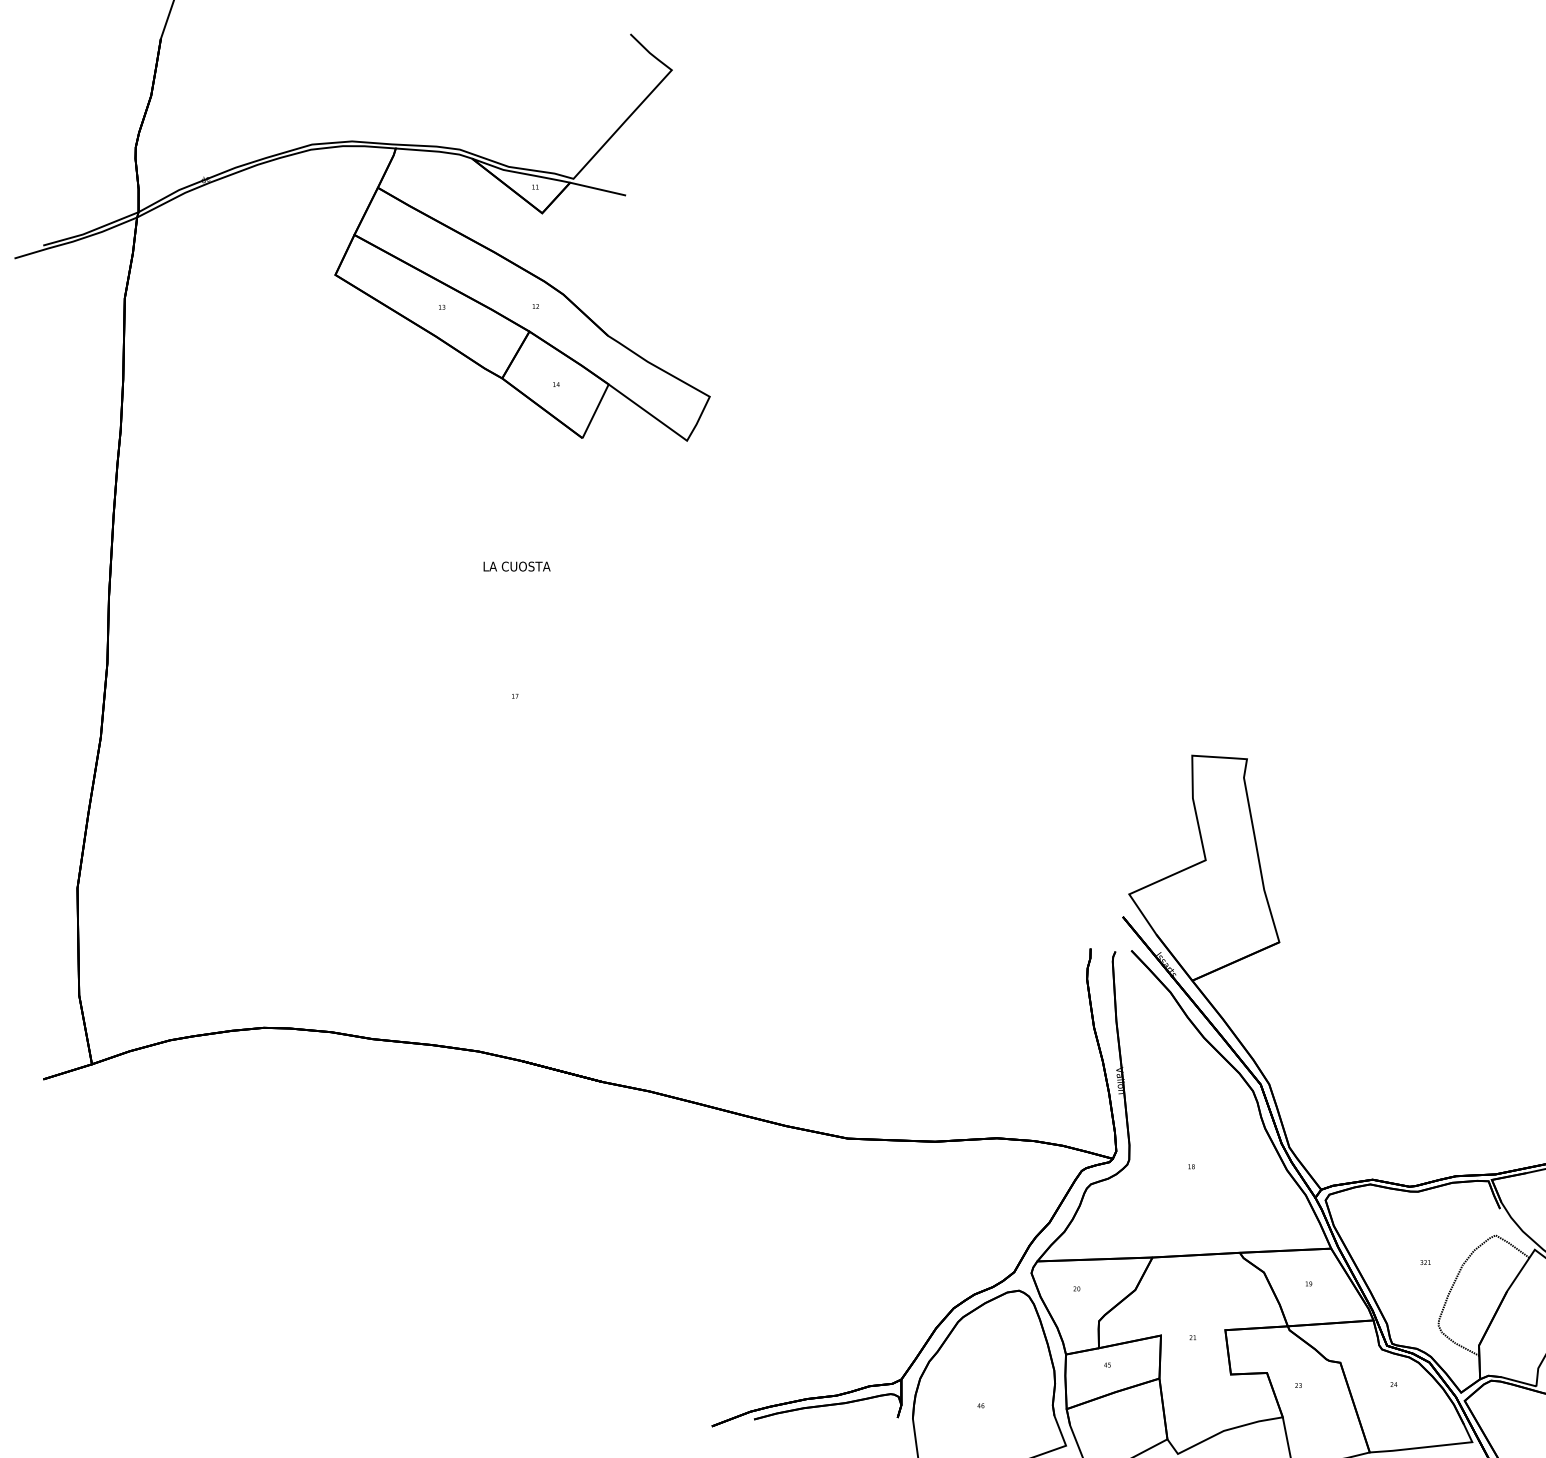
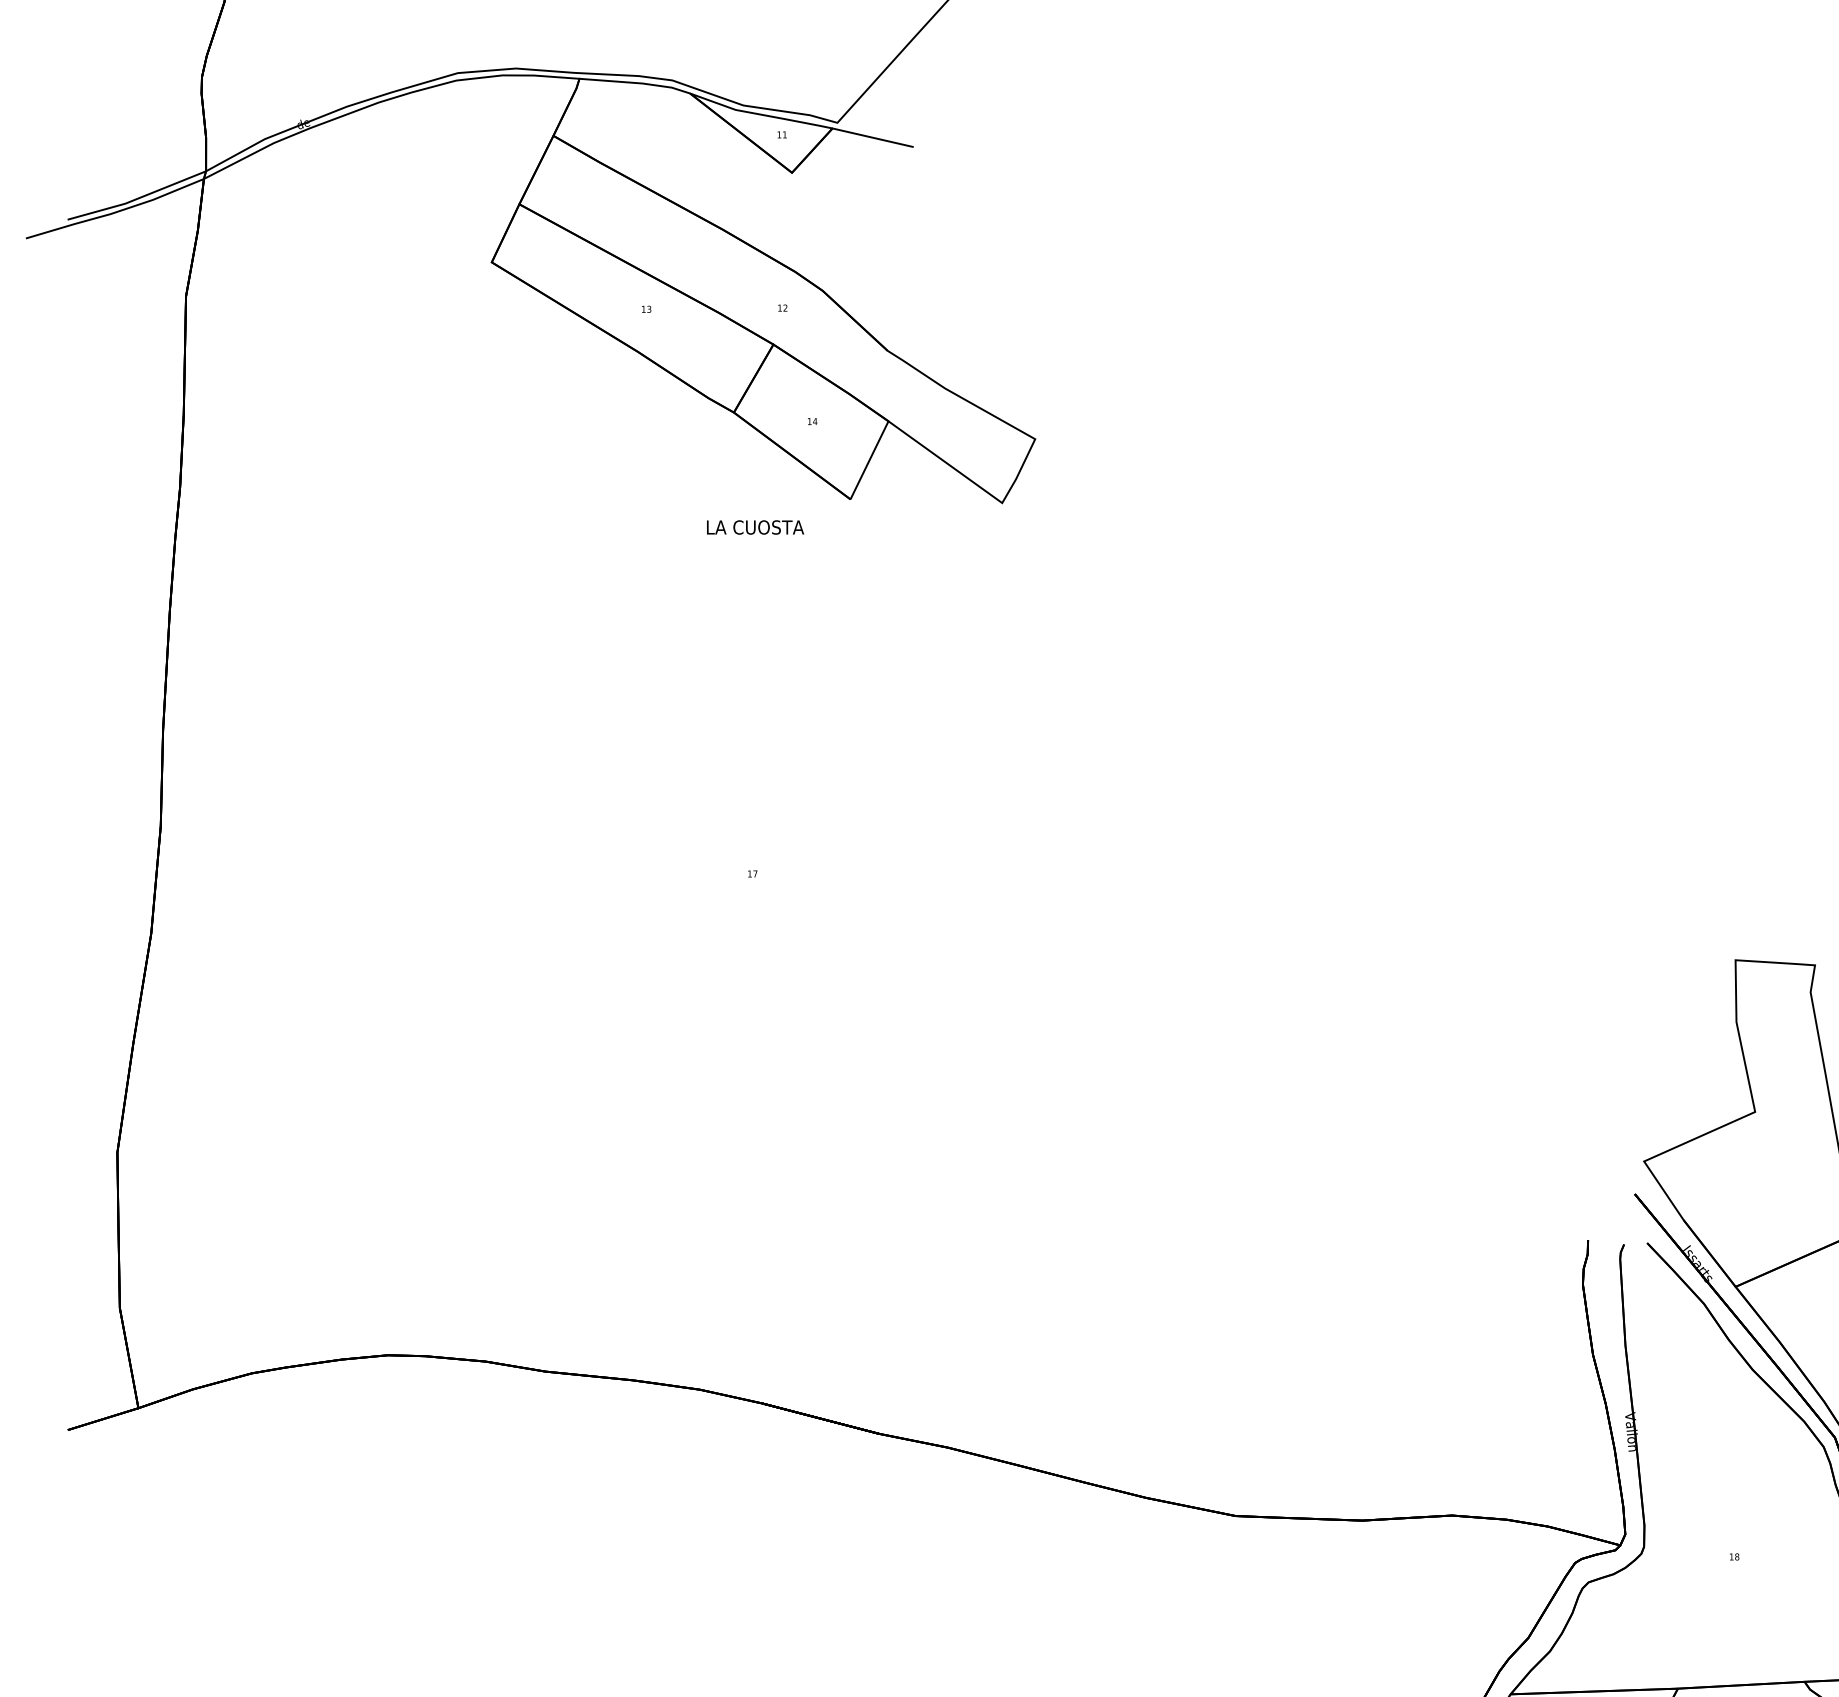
text: (516, 566) -> (754, 527), moved

